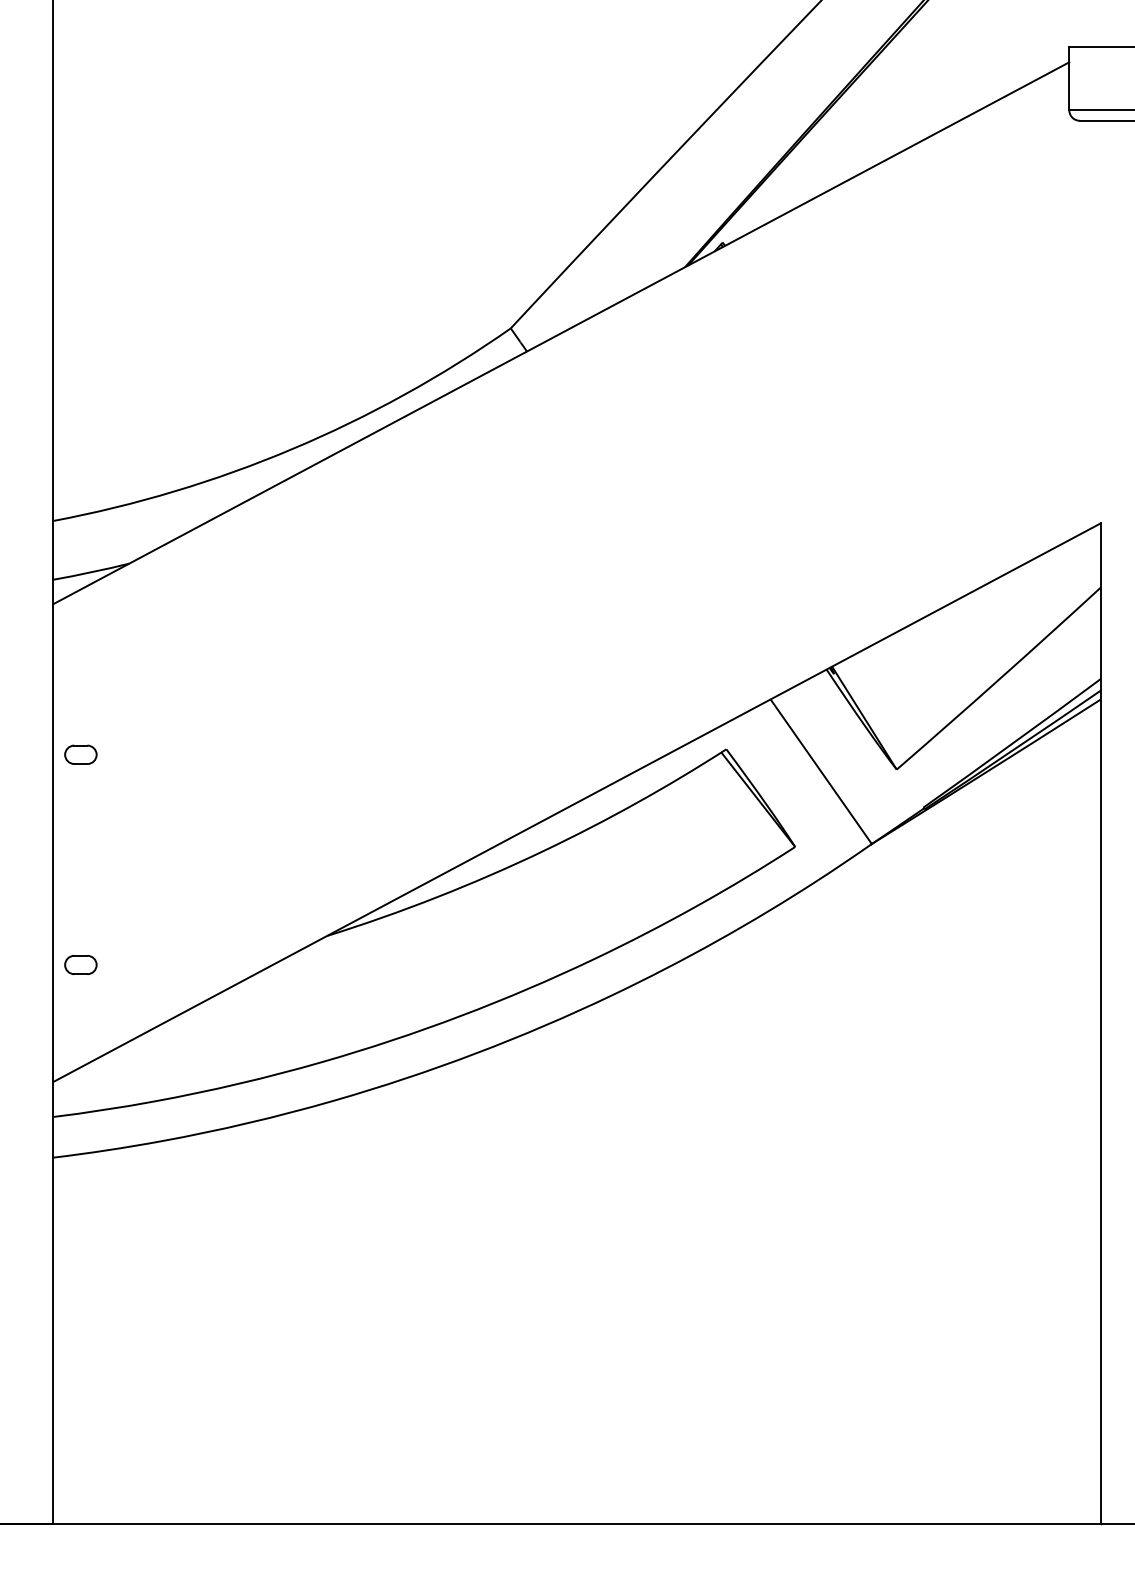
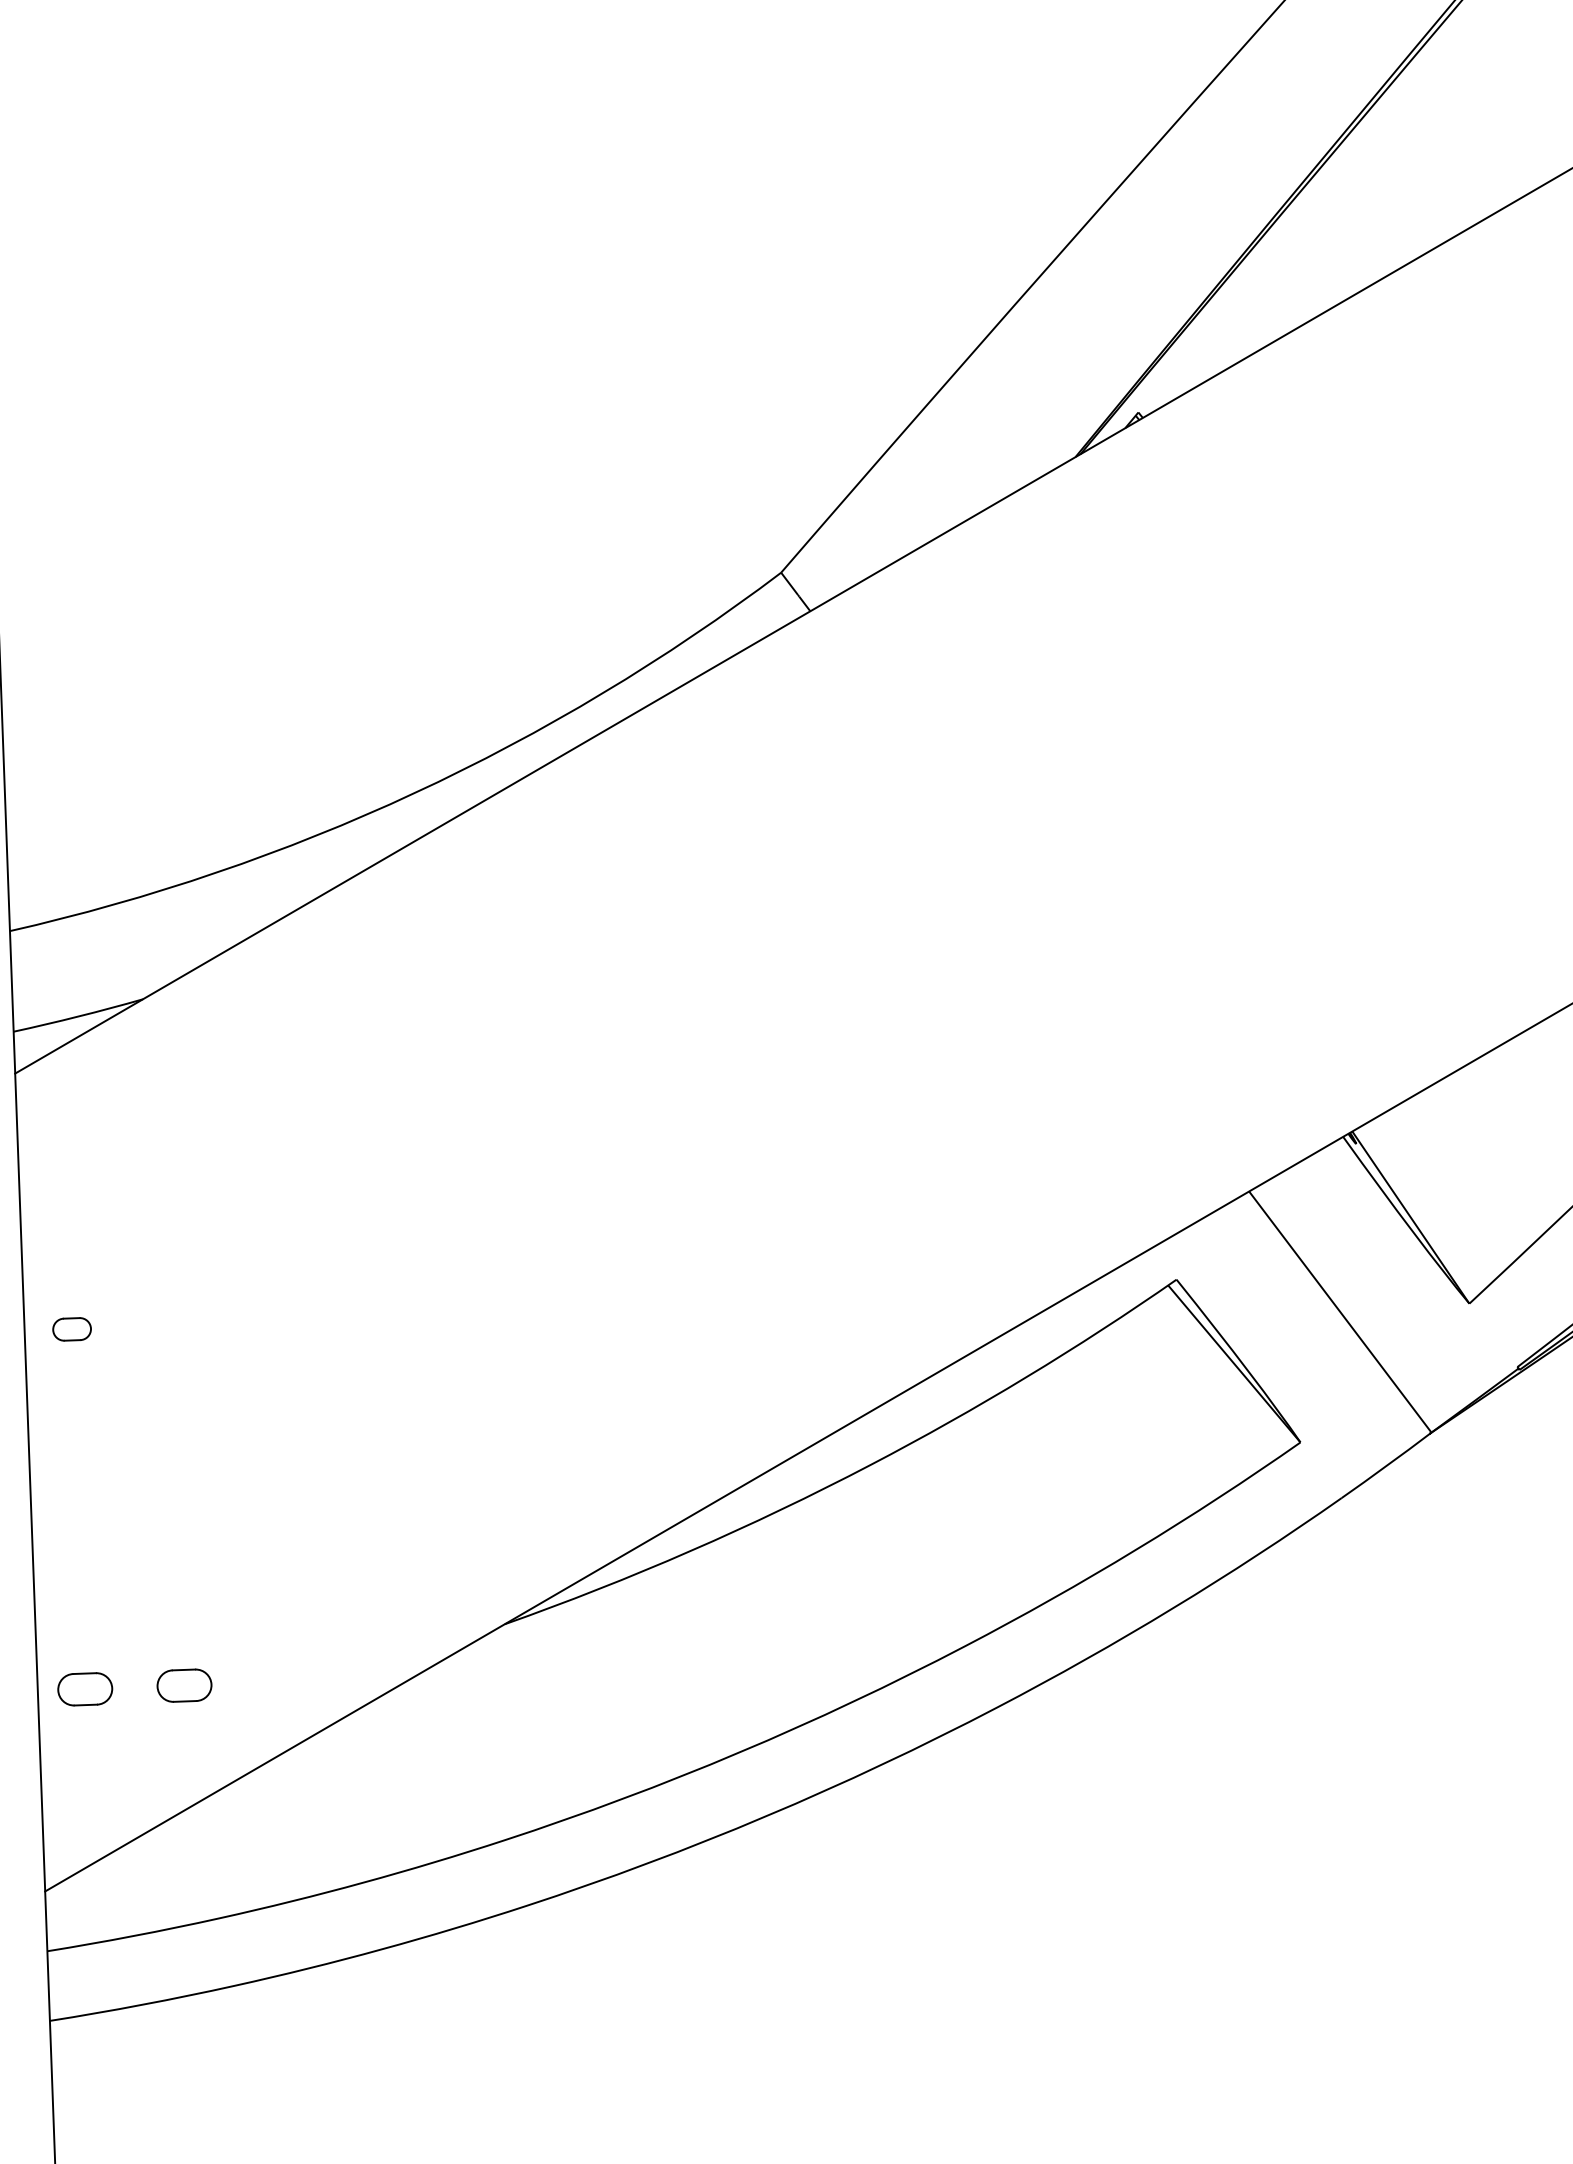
part: (80, 754) -> (71, 1329), size x0.7
part: (138, 964) -> (183, 1684), added

